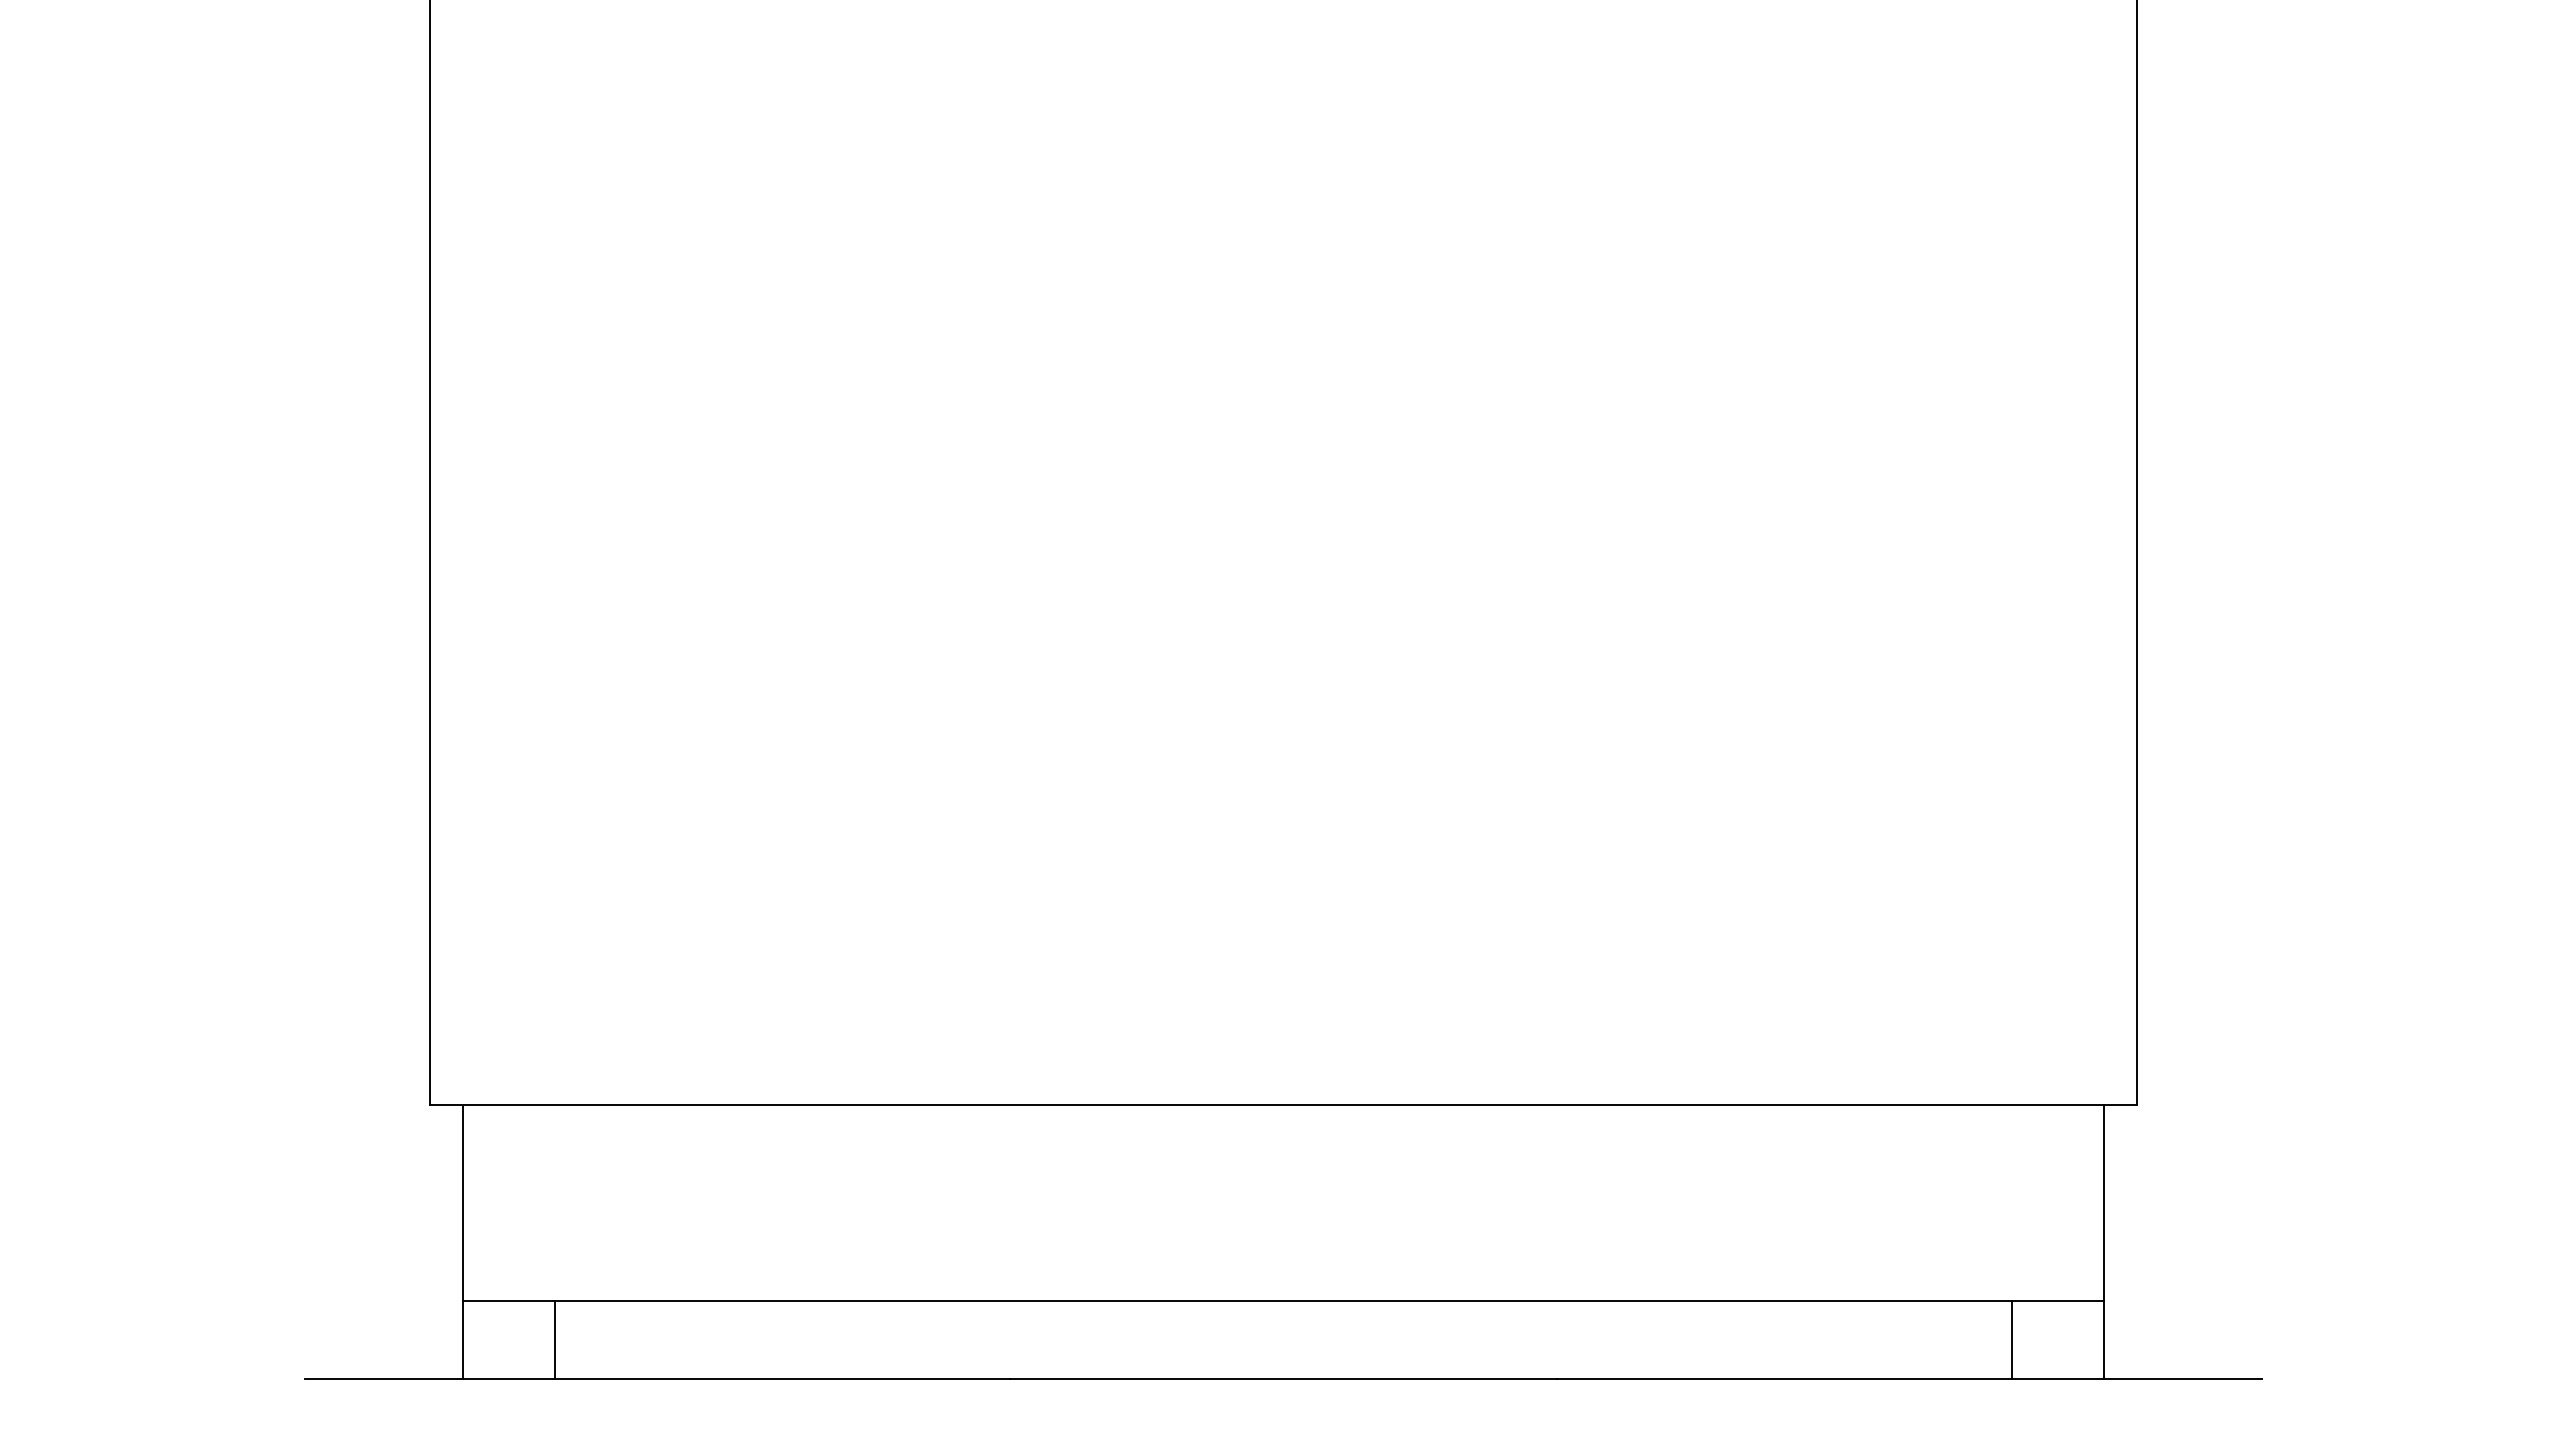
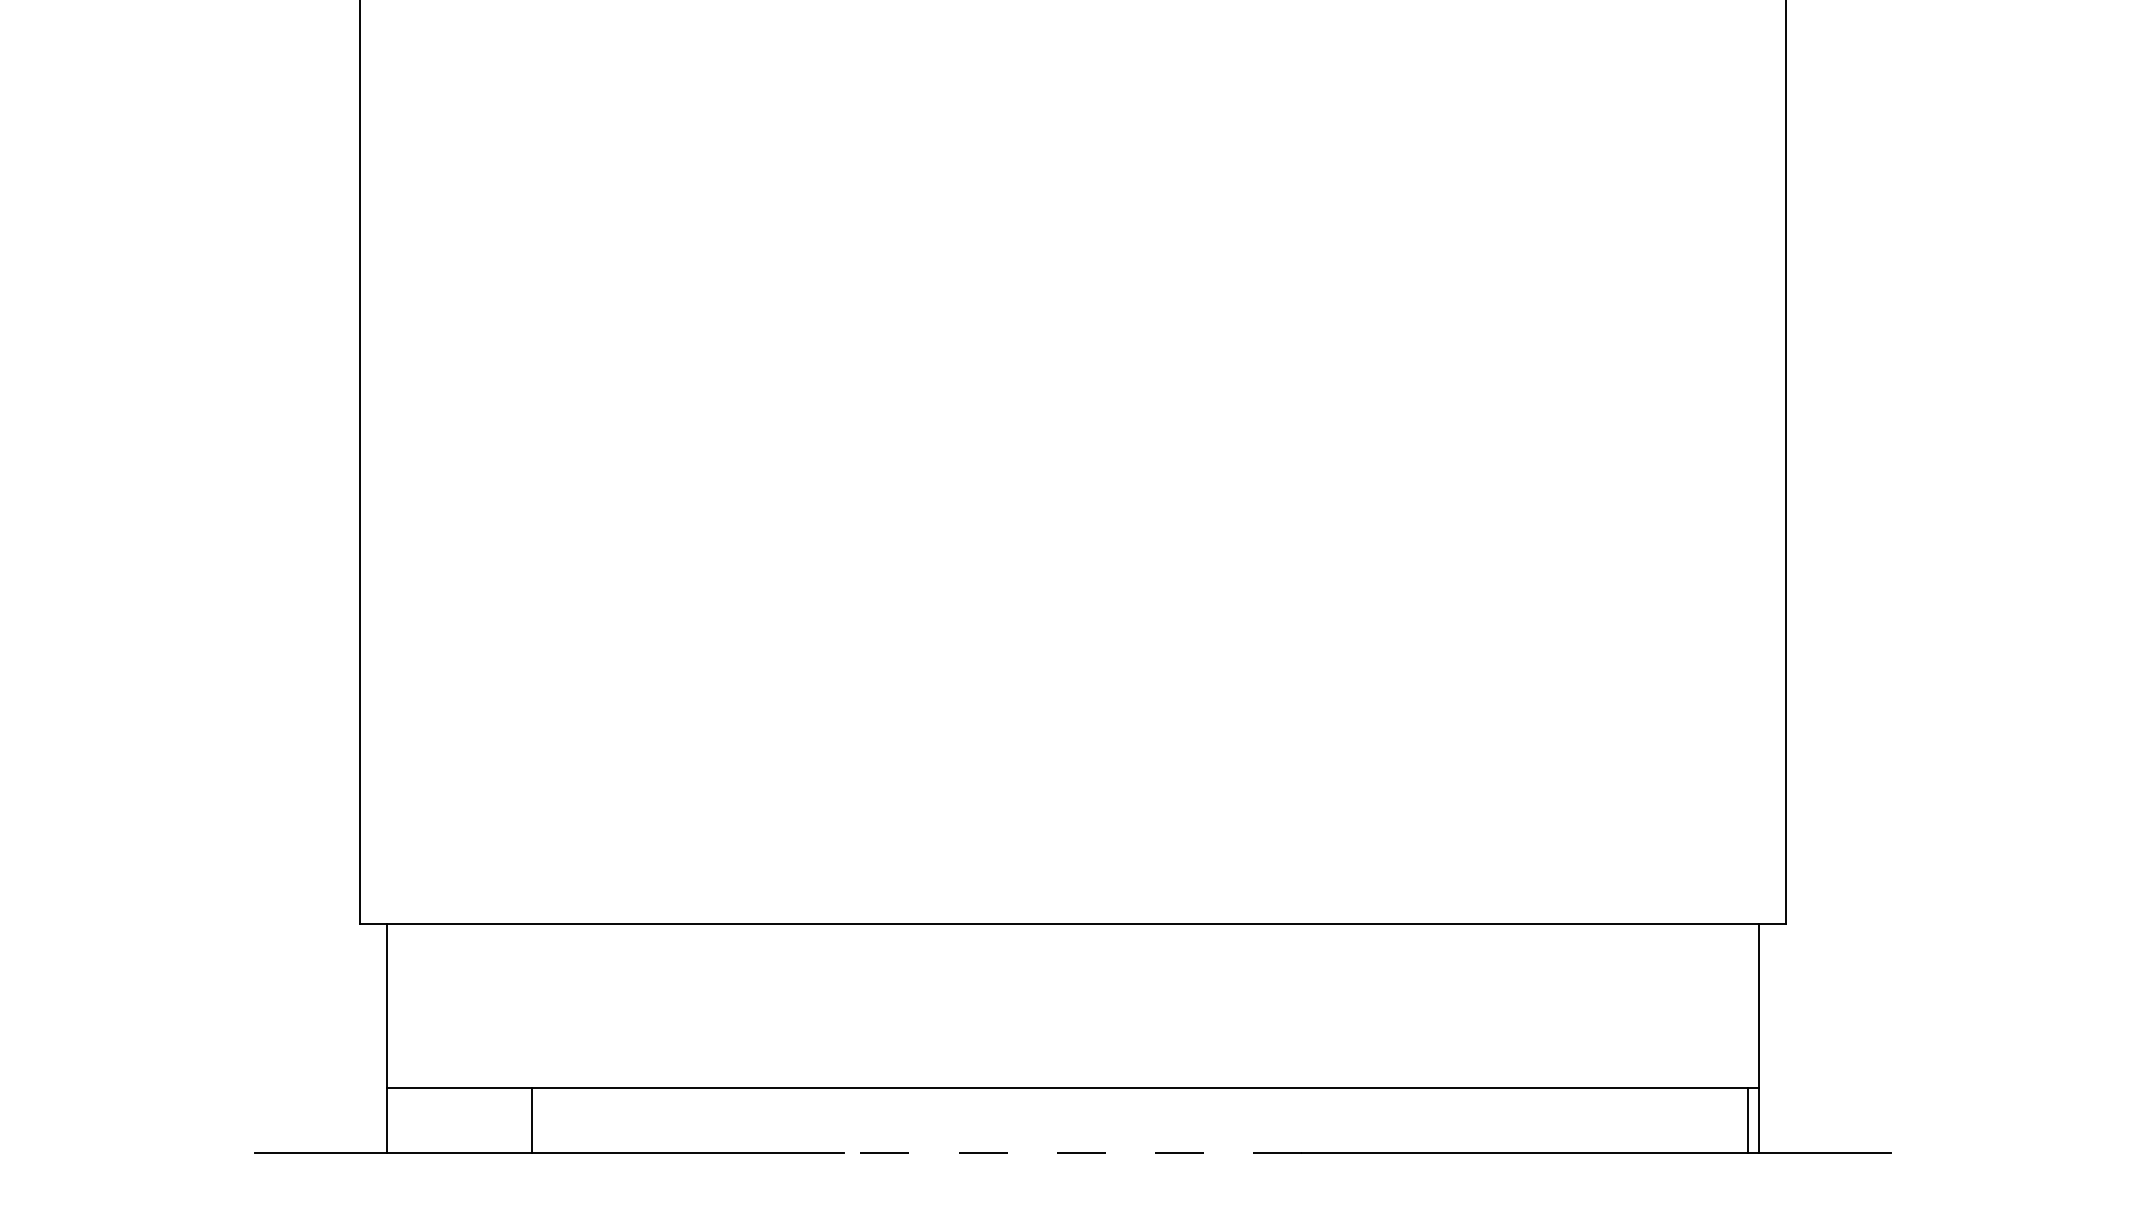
line: (554, 1339) -> (532, 1119), moved
line: (2012, 1339) -> (1747, 1119), moved
line: (1283, 1379) -> (1073, 1153), solid -> dashed

